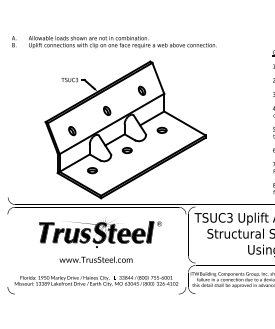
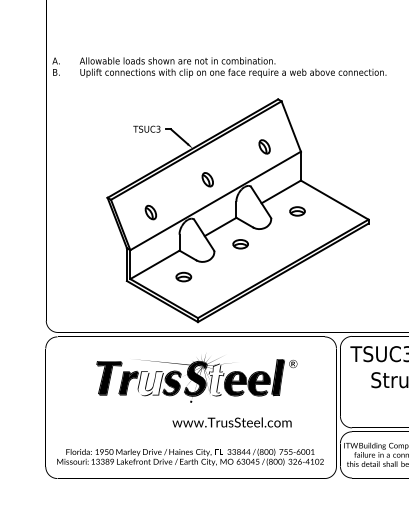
fill: (111, 233) -> (214, 379), removed
fill: (71, 235) -> (149, 382), removed
text: (95, 259) -> (231, 422), moved

